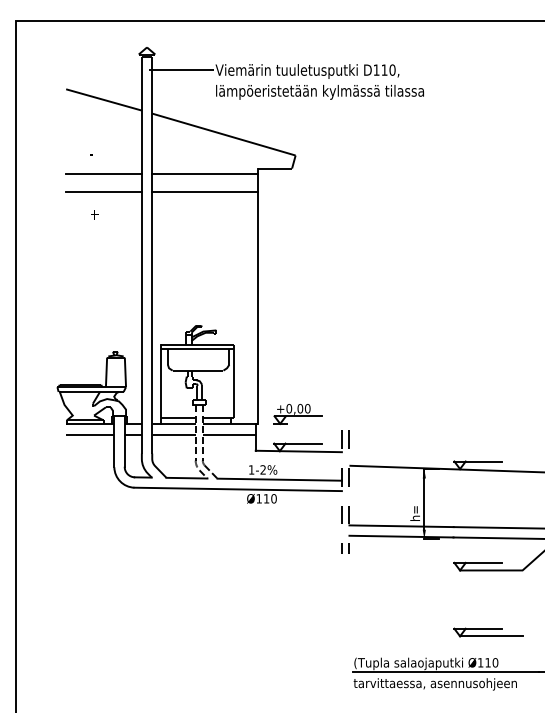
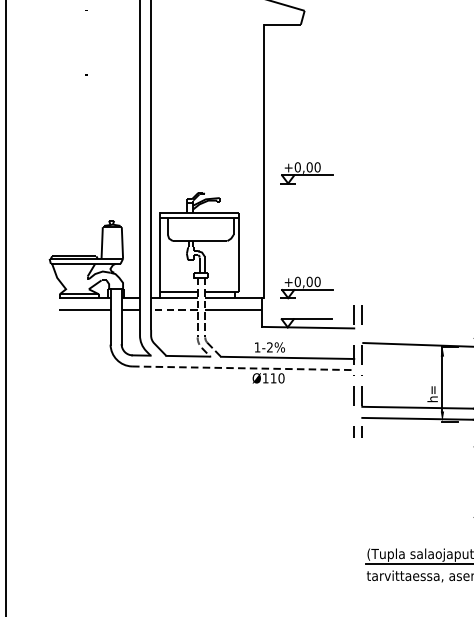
line: (103, 173) -> (98, 30), removed
line: (204, 173) -> (207, 30), removed
line: (103, 192) -> (98, 50), removed
line: (204, 192) -> (207, 50), removed
text: (94, 214) -> (89, 73), + -> -
part: (297, 307) -> (306, 173), added
line: (174, 435) -> (174, 310), solid -> dashed
line: (238, 489) -> (243, 368), solid -> dashed

